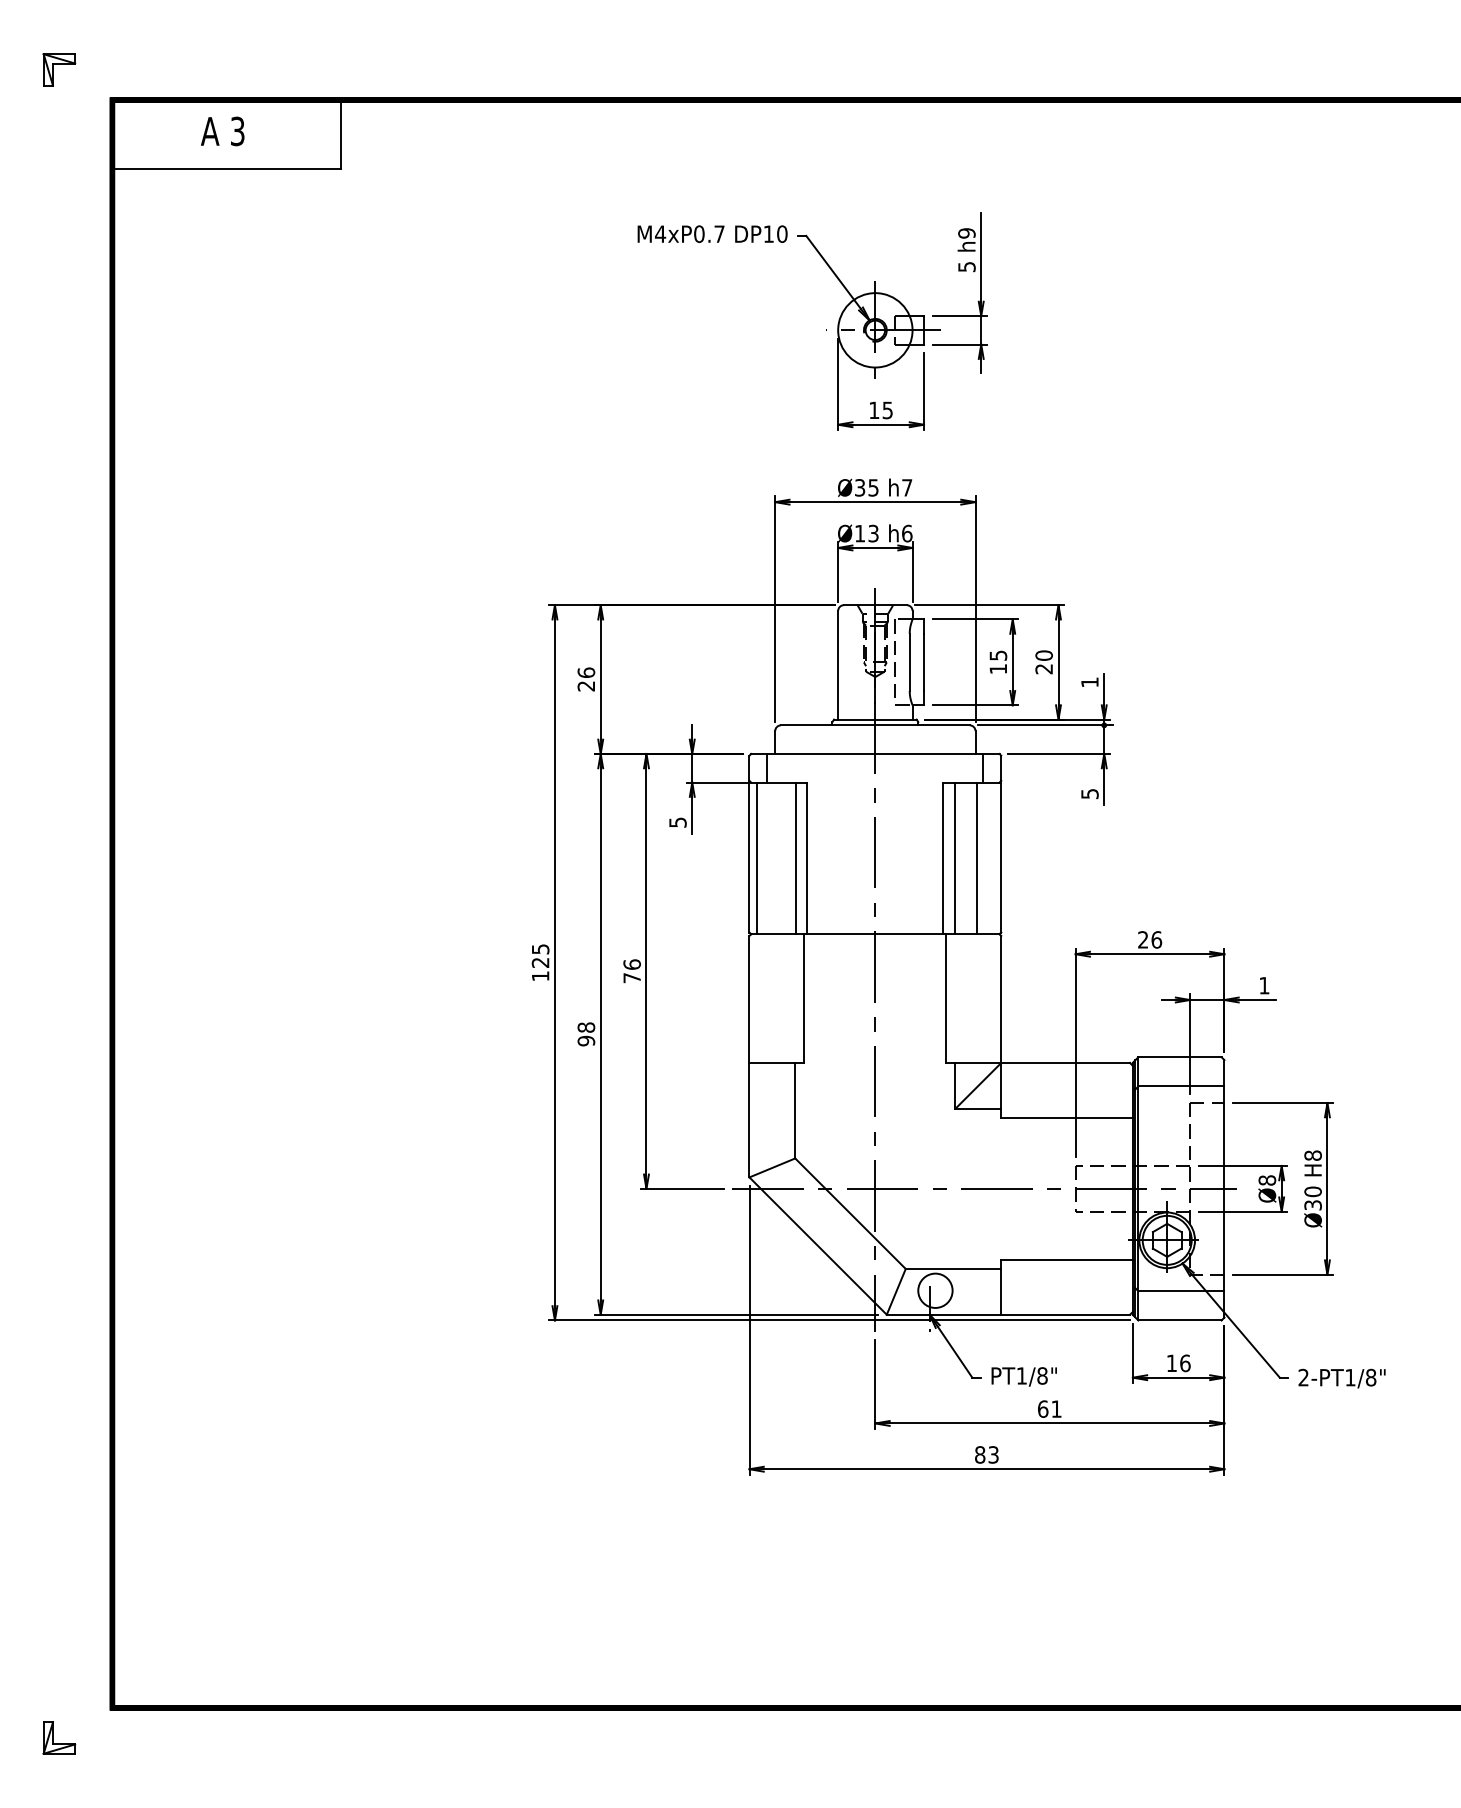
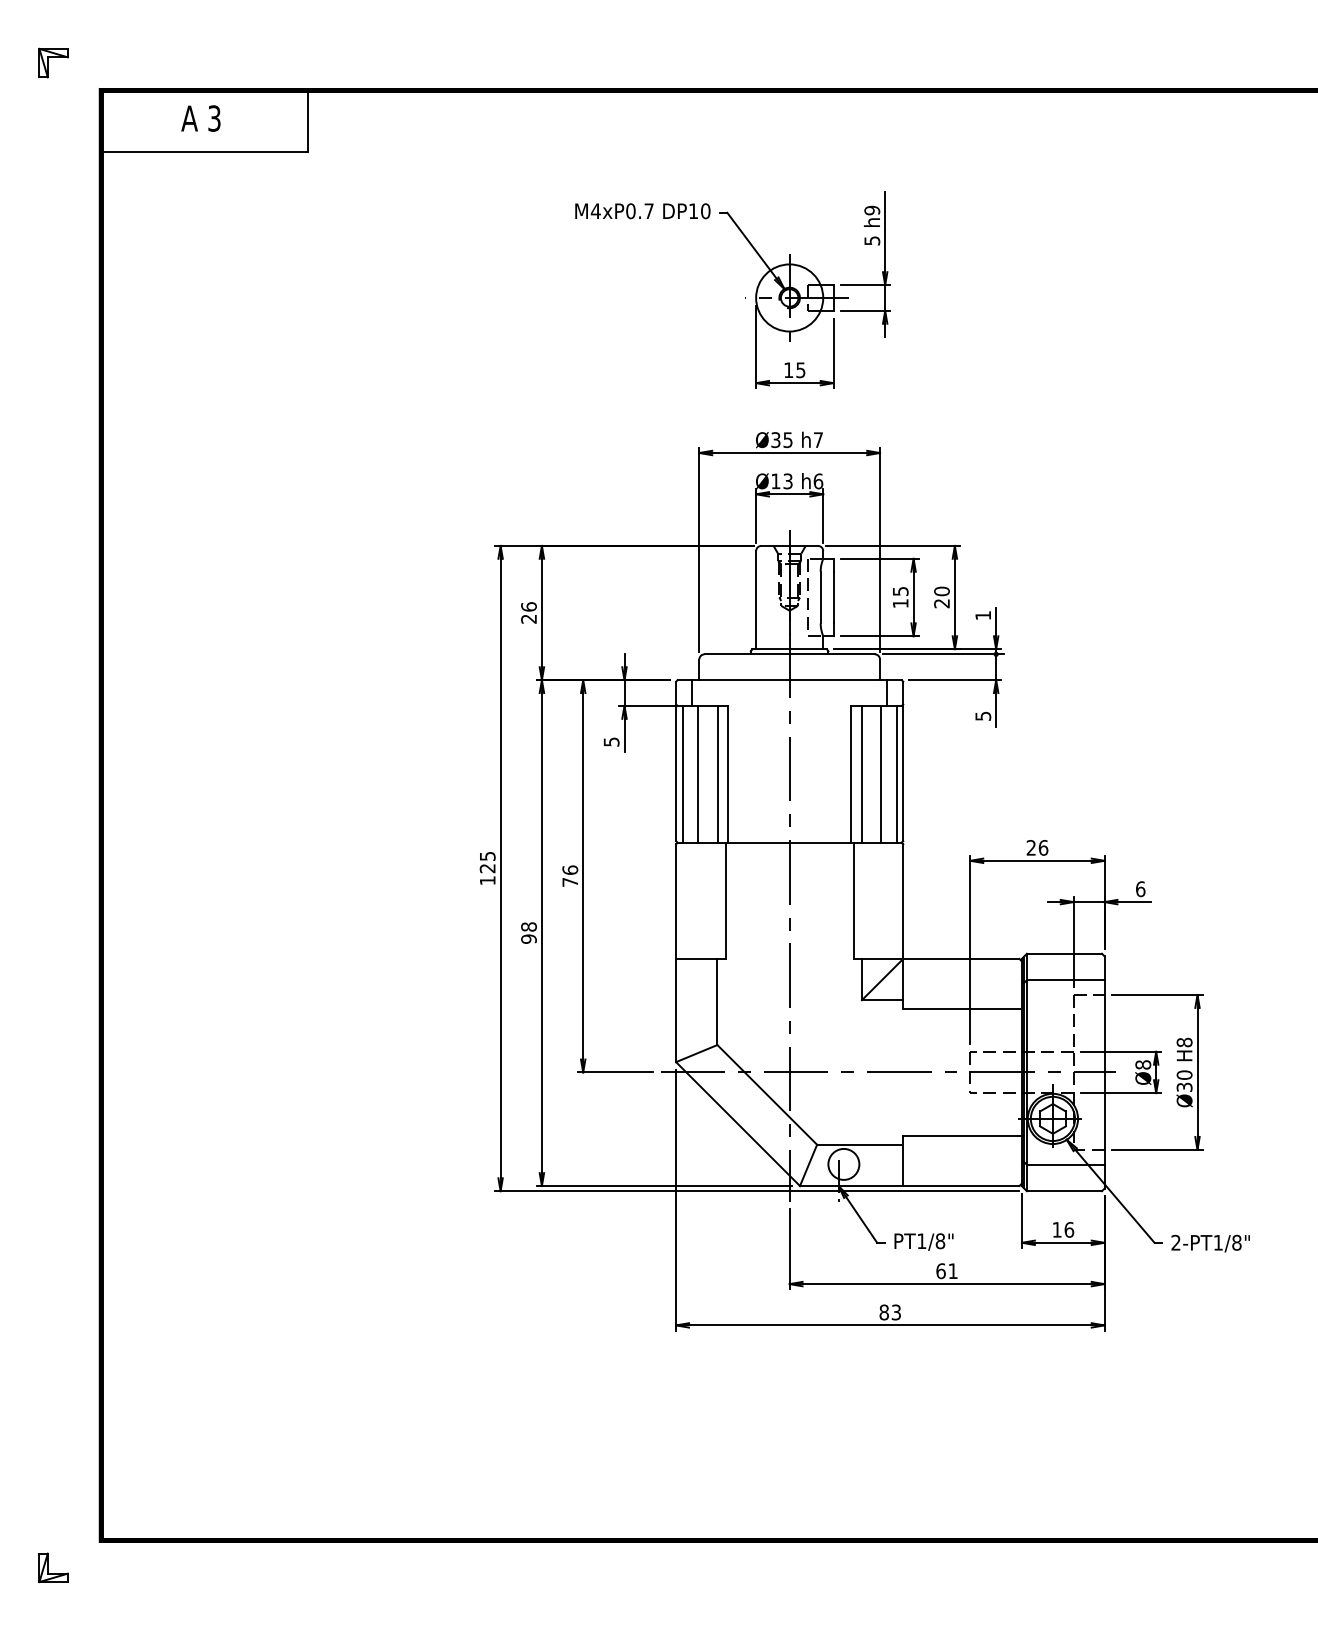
line: (774, 858) -> (698, 774), added
line: (994, 858) -> (897, 774), added
text: (1264, 985) -> (1140, 889), 1 -> 6

